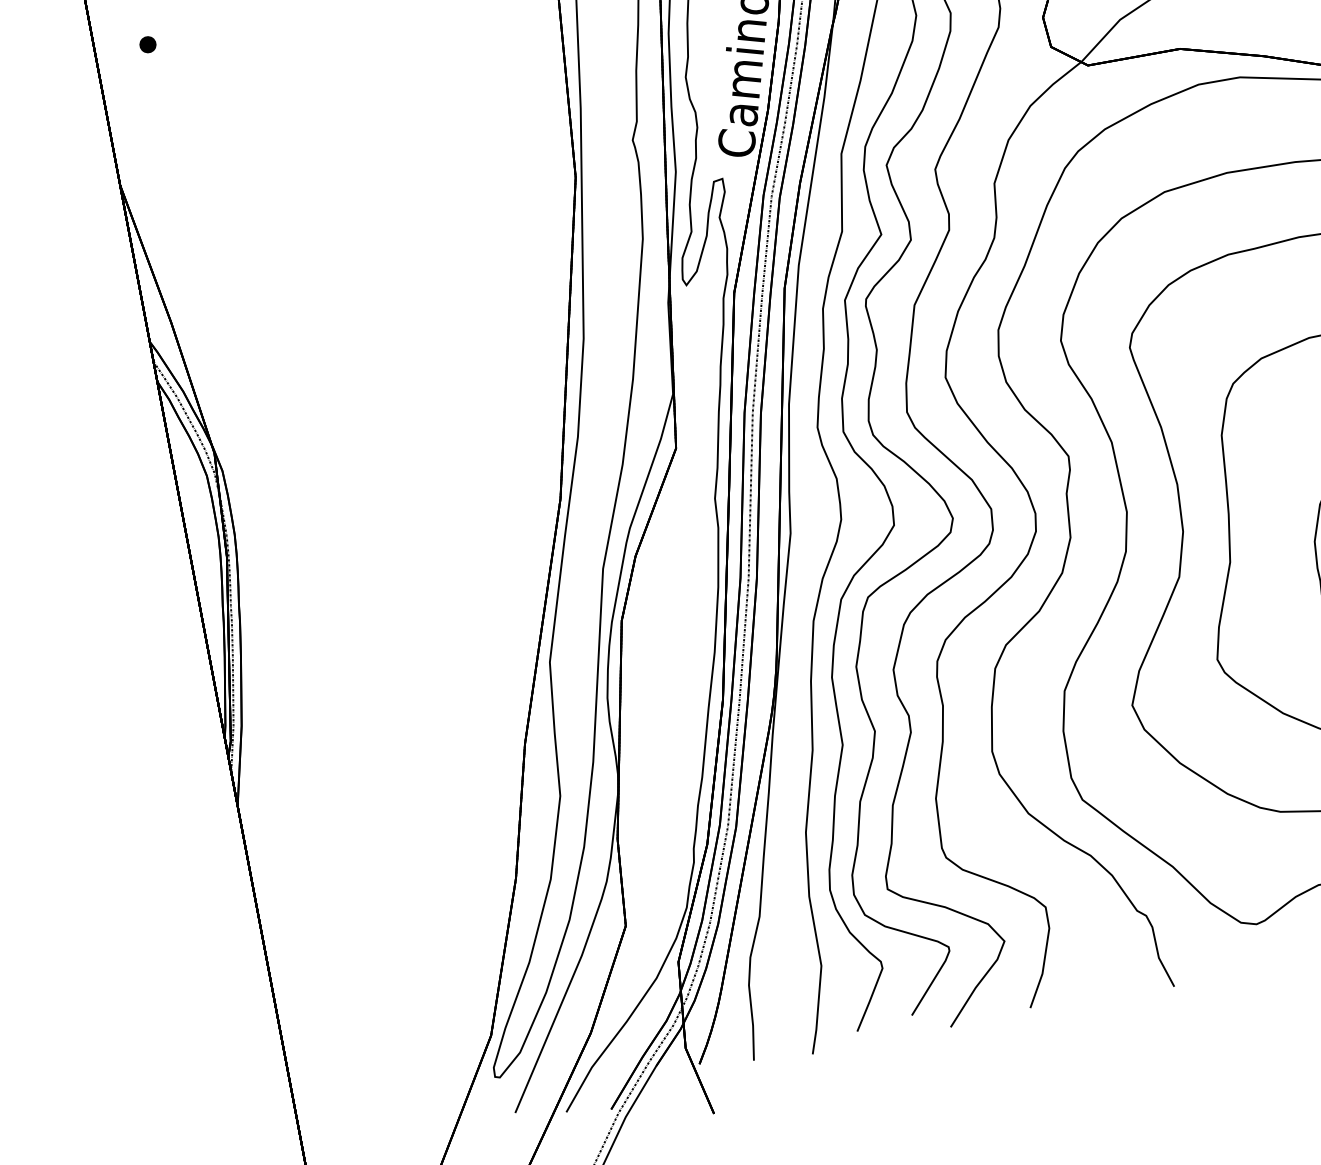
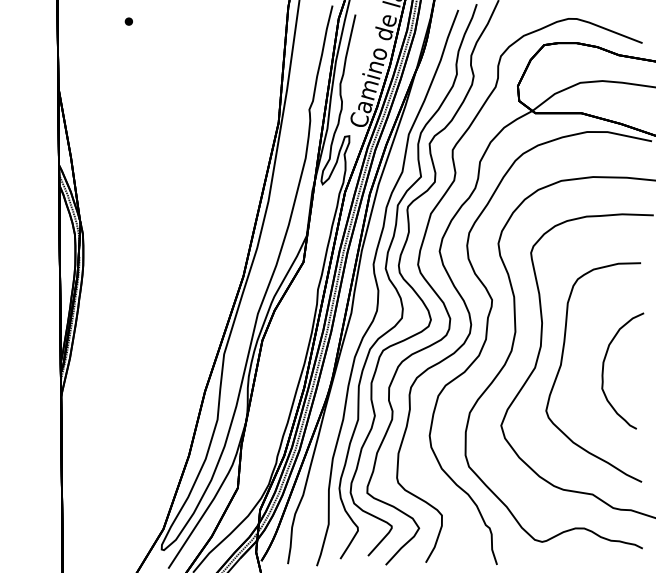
part: (147, 44) -> (128, 21), moved

